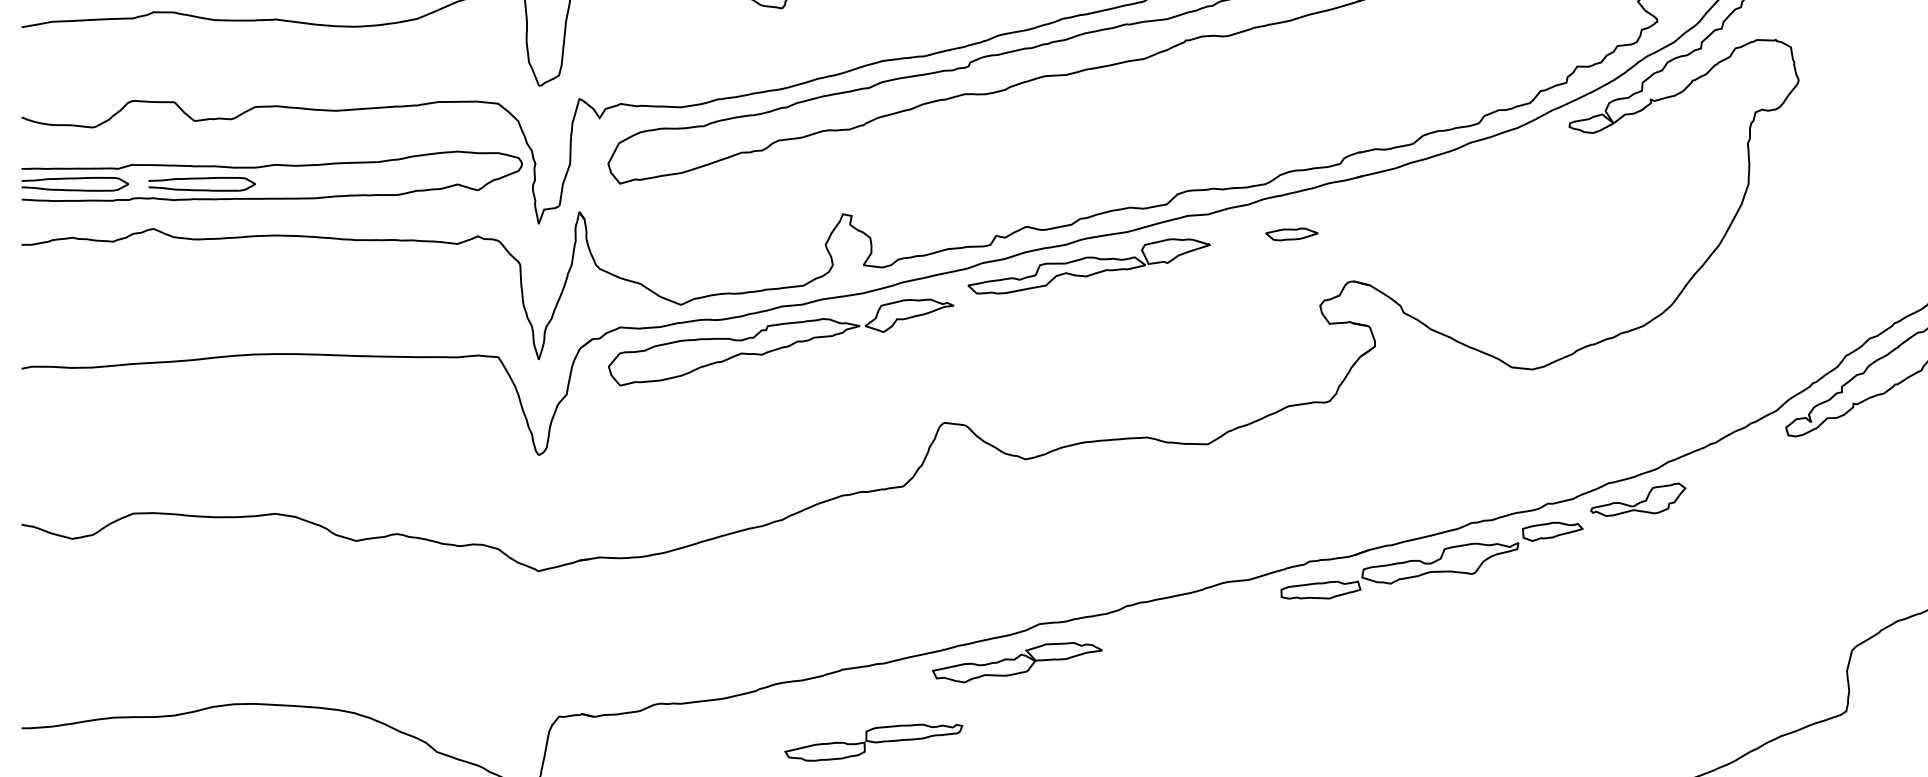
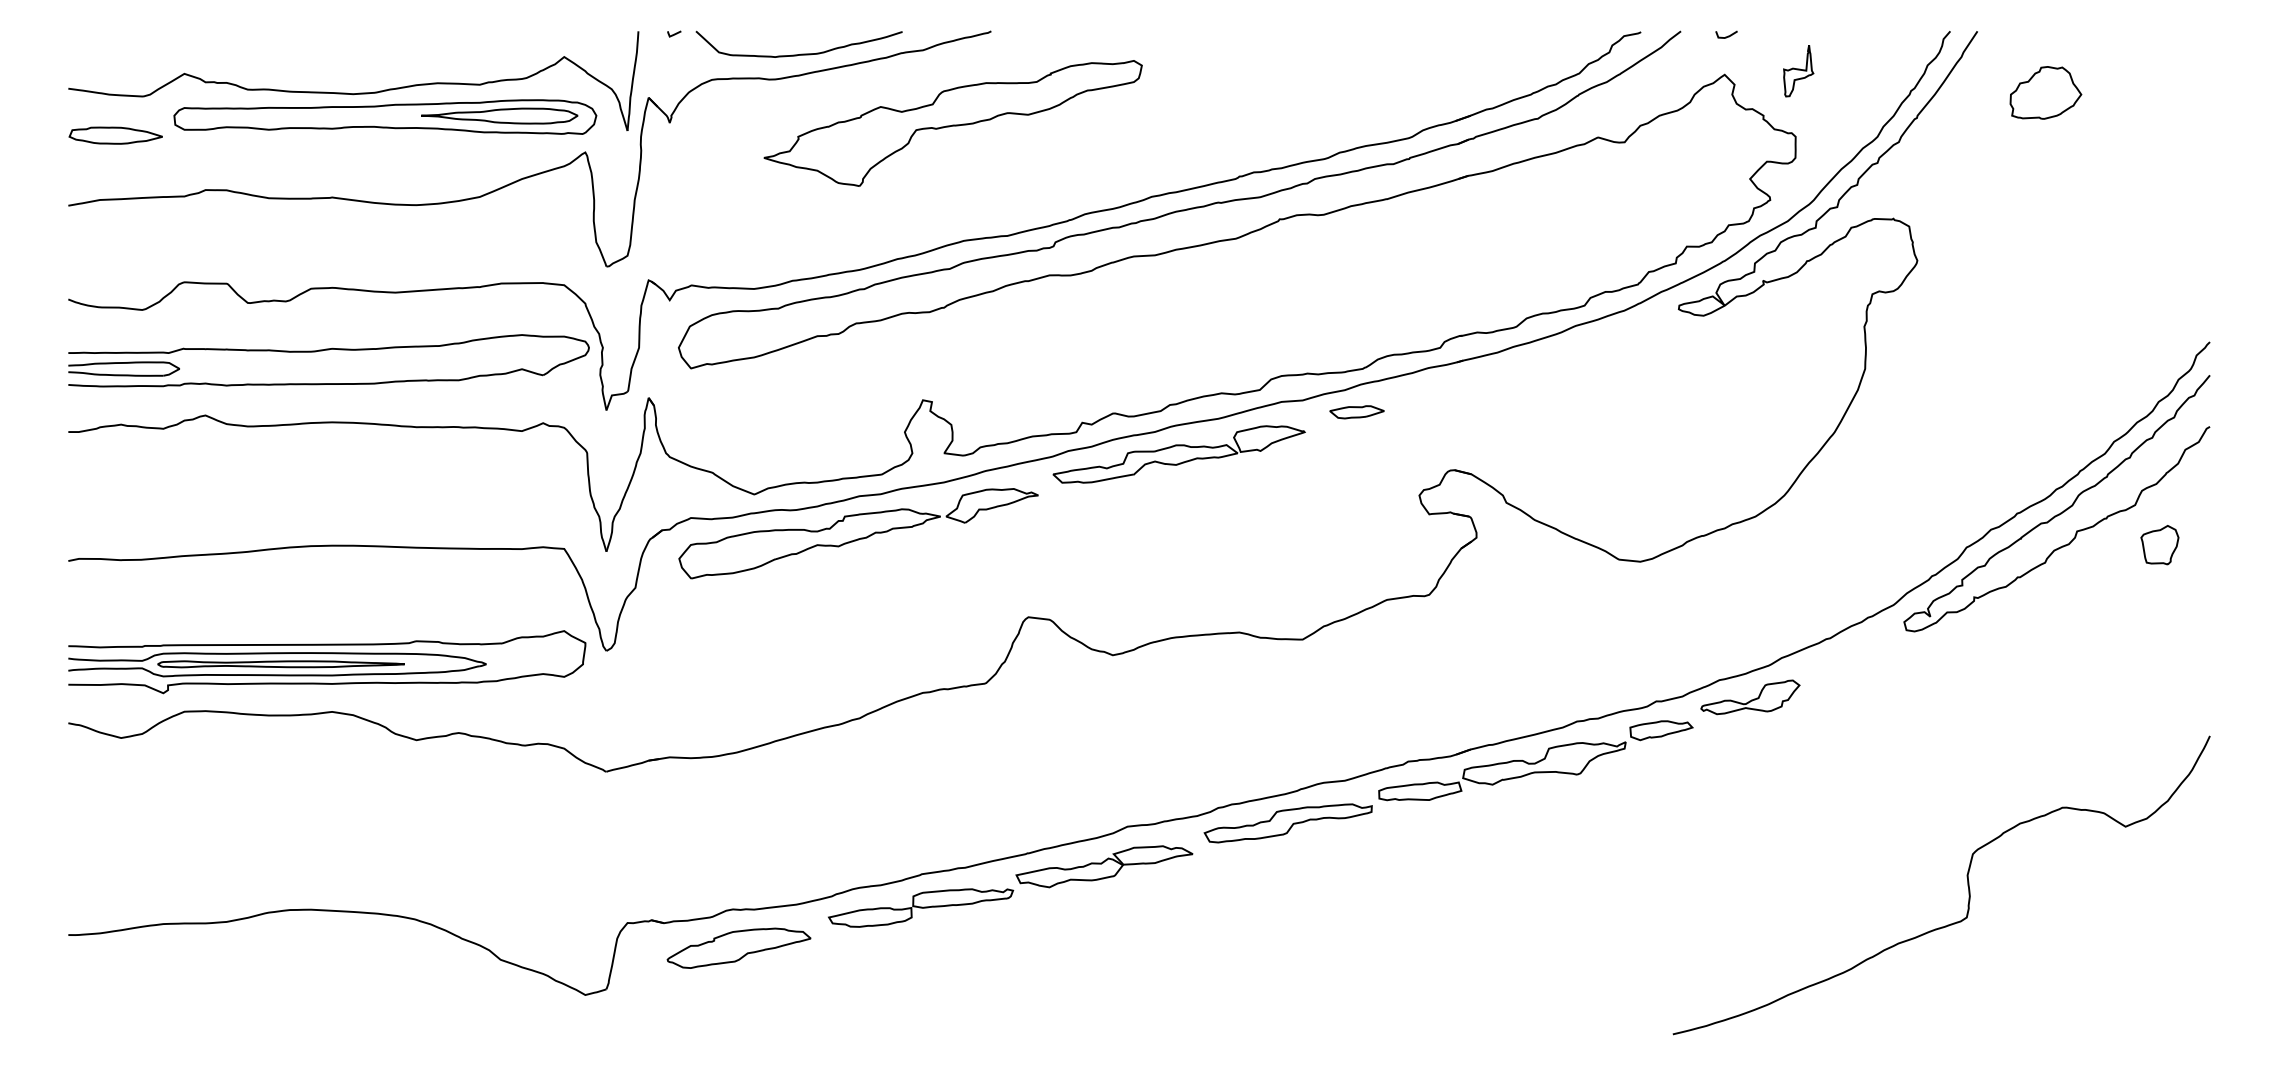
part: (201, 183) -> (255, 368), removed
part: (1291, 234) -> (1356, 412), moved
part: (270, 466) -> (327, 662), added
part: (1193, 621) -> (1287, 823), added
part: (665, 740) -> (738, 947), added
part: (874, 742) -> (921, 907), moved

